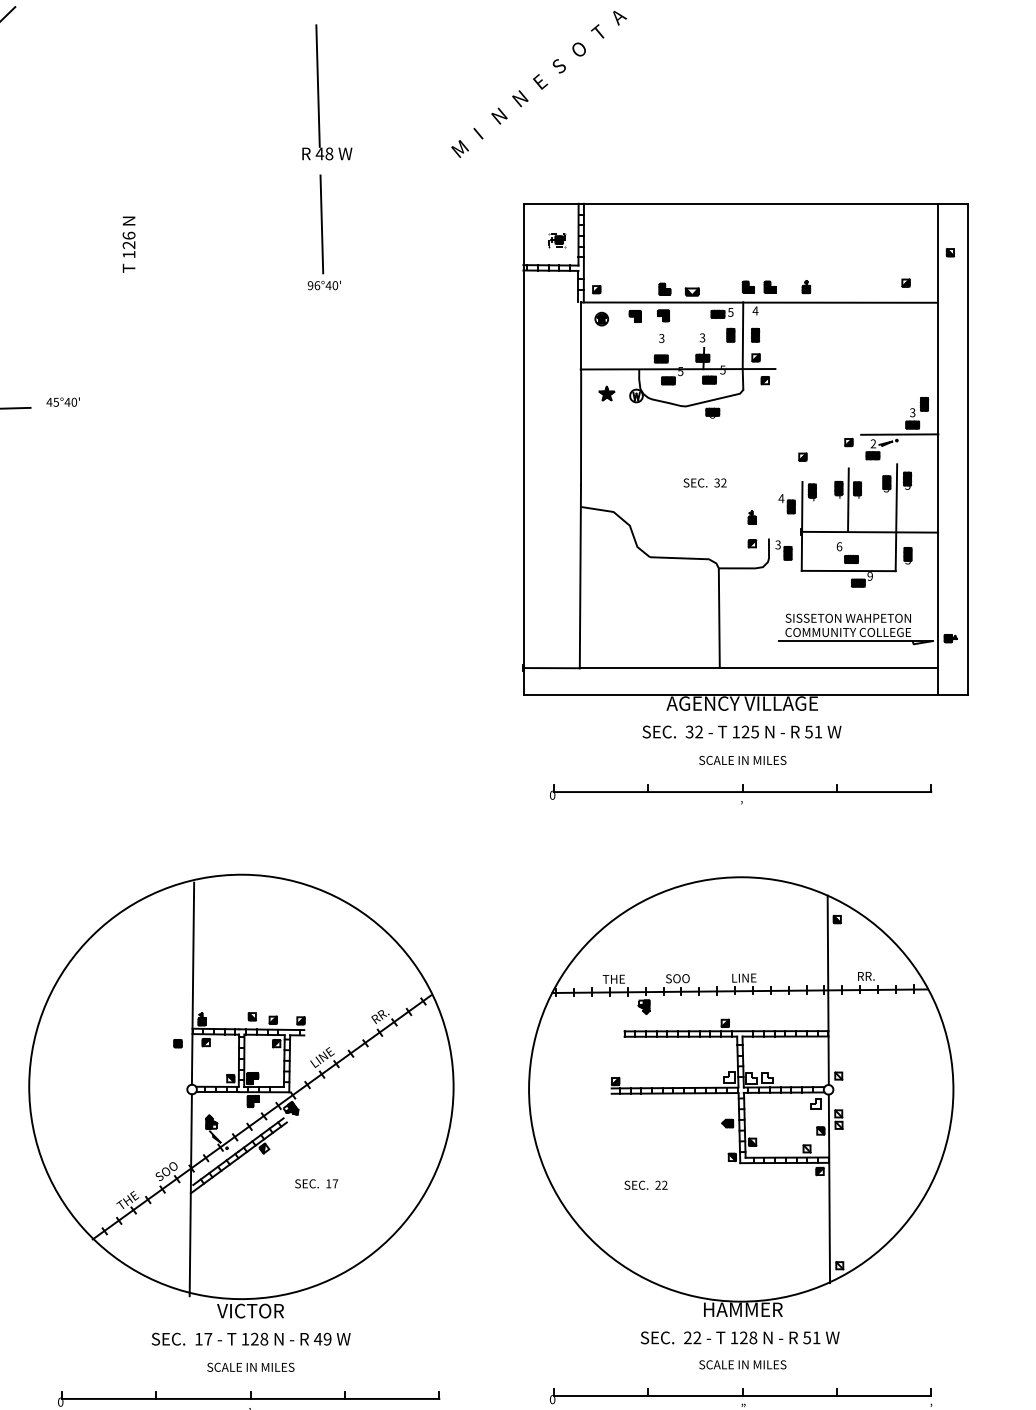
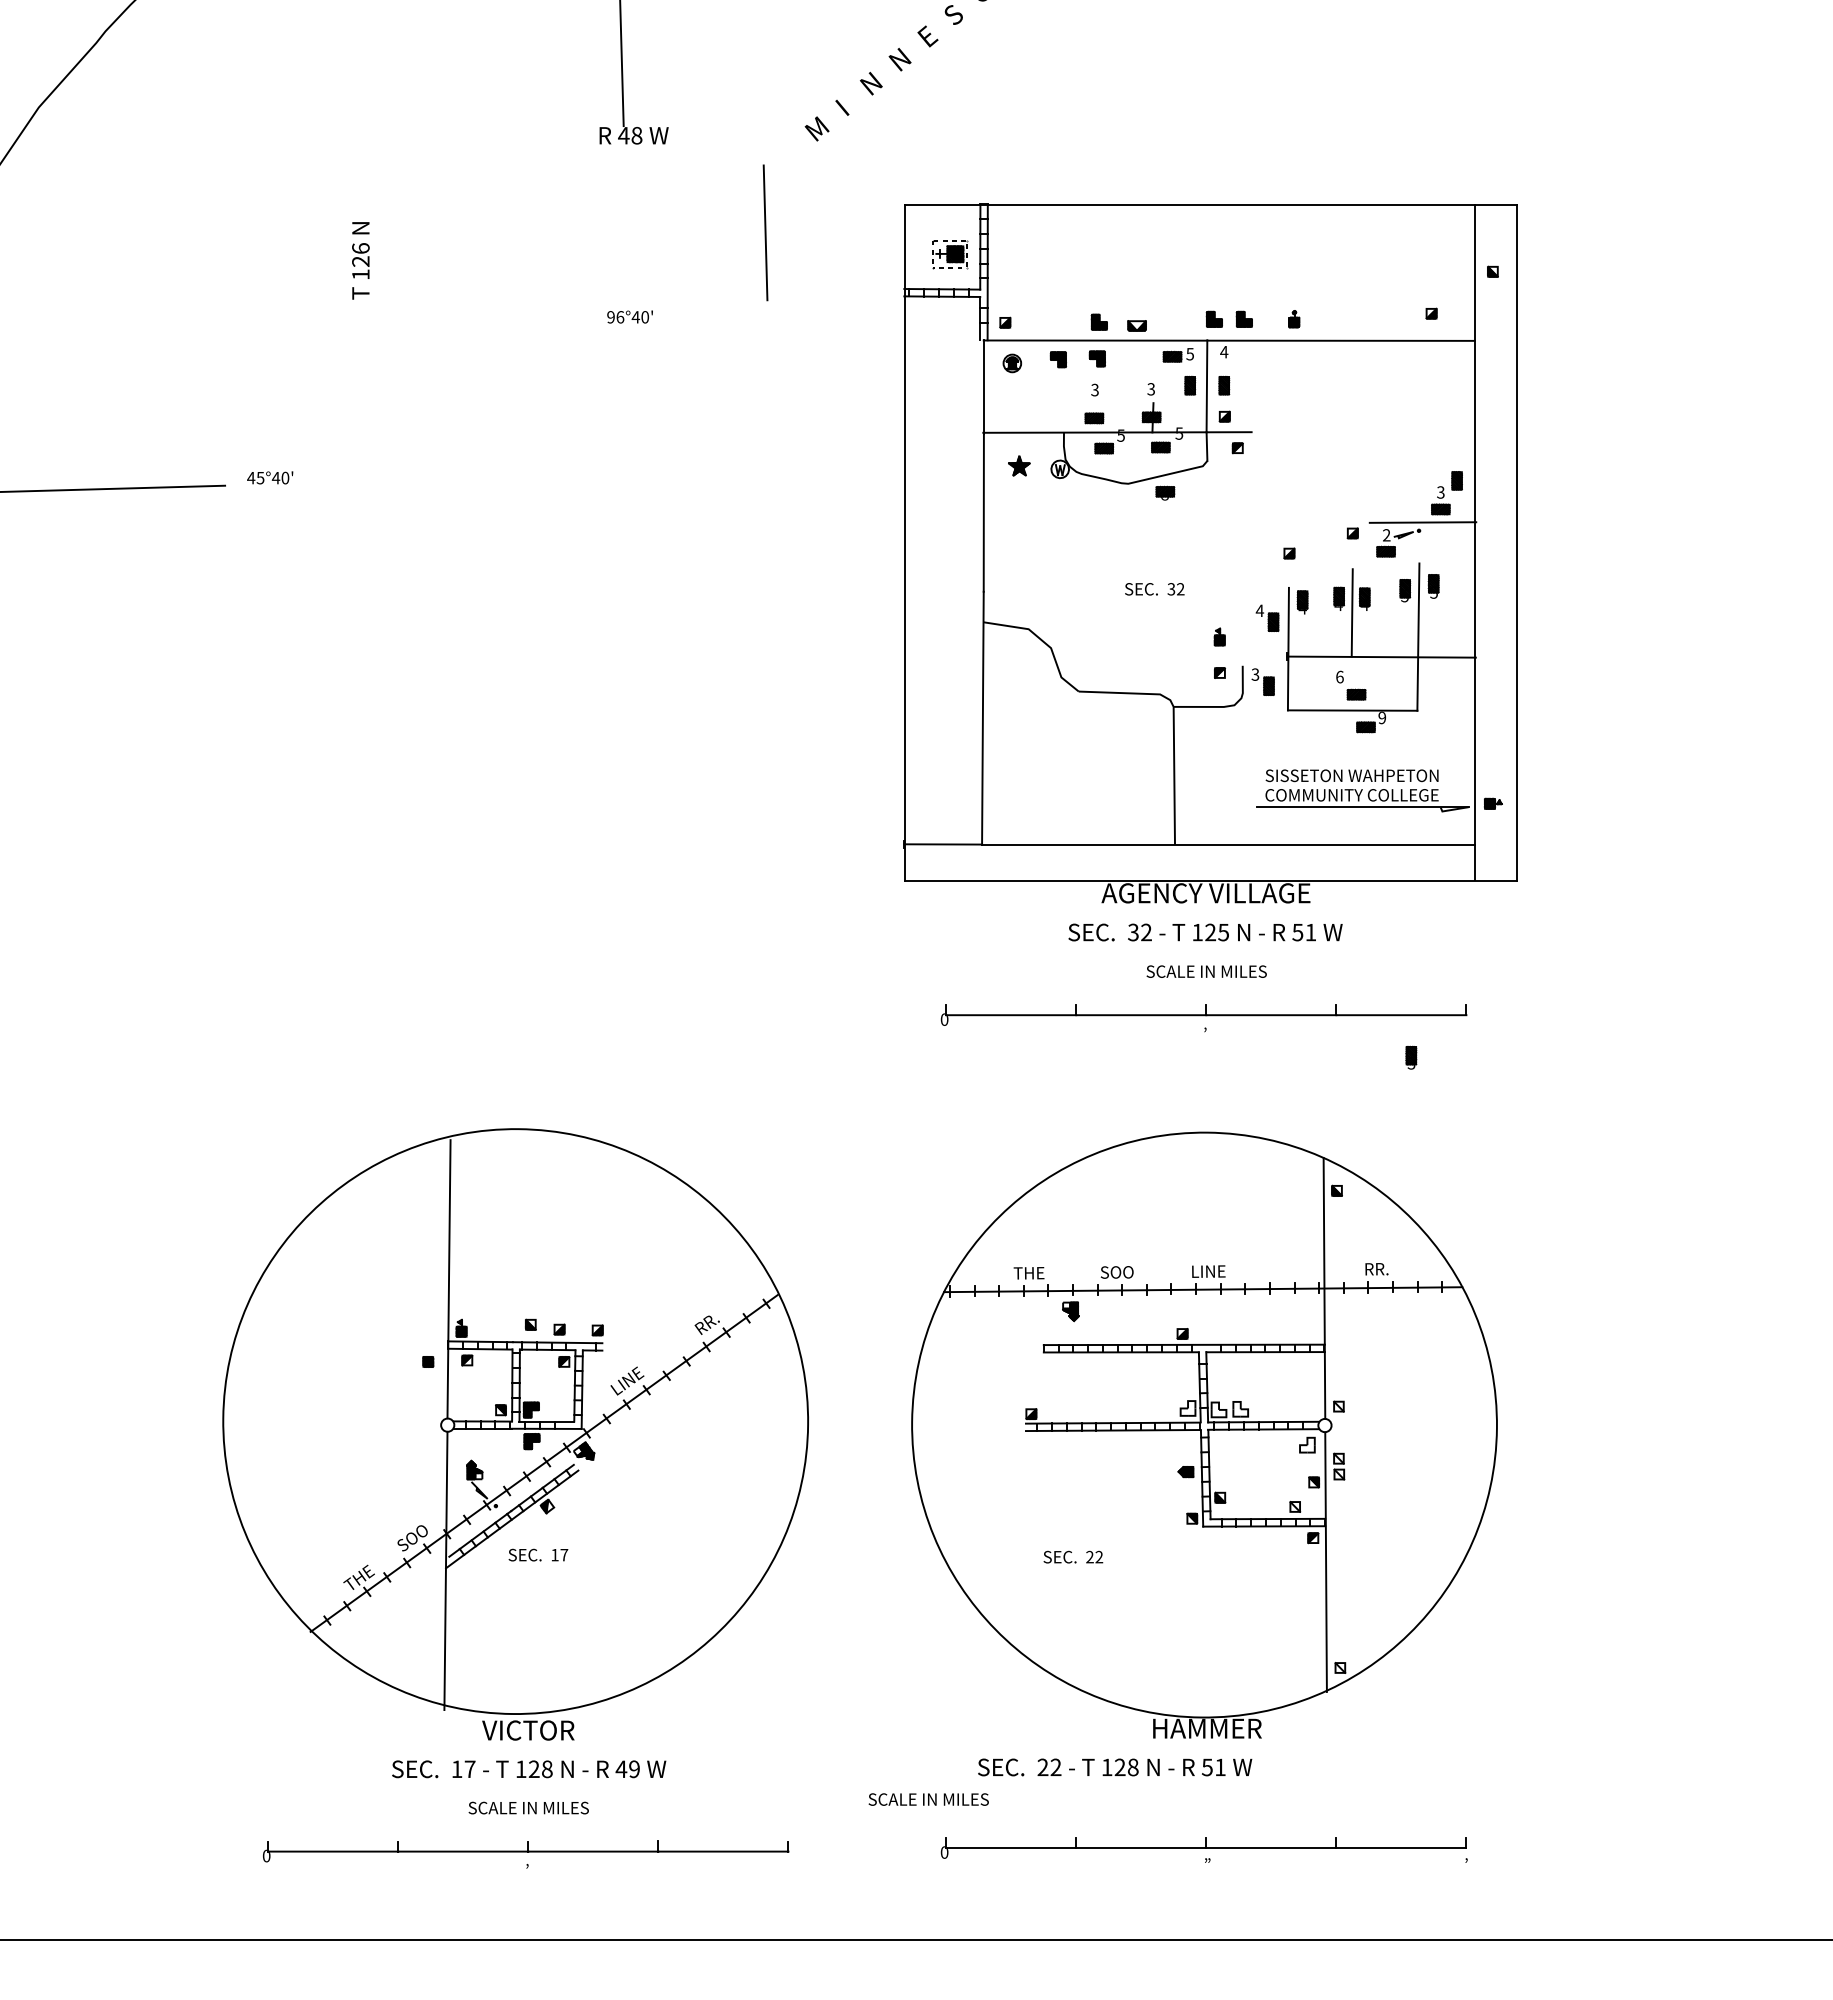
line: (321, 224) -> (765, 232), moved
part: (556, 240) -> (950, 254), size x1.6
part: (908, 555) -> (1411, 1057), moved
text: (316, 1183) -> (538, 1554), moved
text: (740, 1337) -> (1115, 1767), moved
text: (742, 1364) -> (928, 1799), moved

